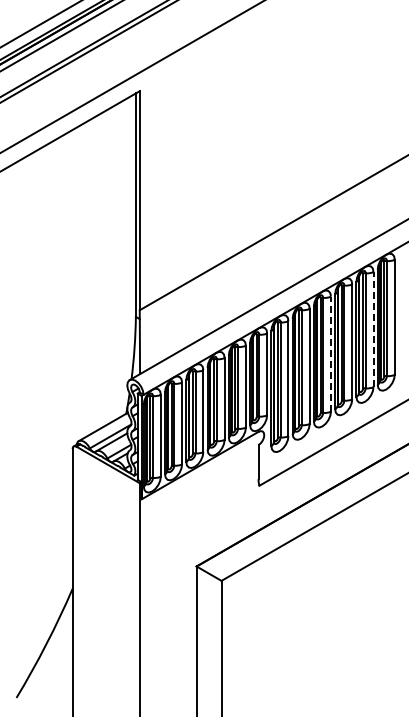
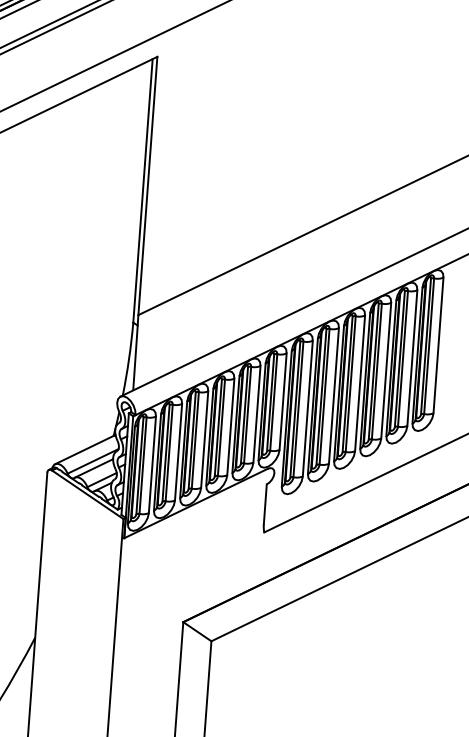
line: (373, 329) -> (412, 358), dashed -> solid
line: (330, 354) -> (359, 383), dashed -> solid

